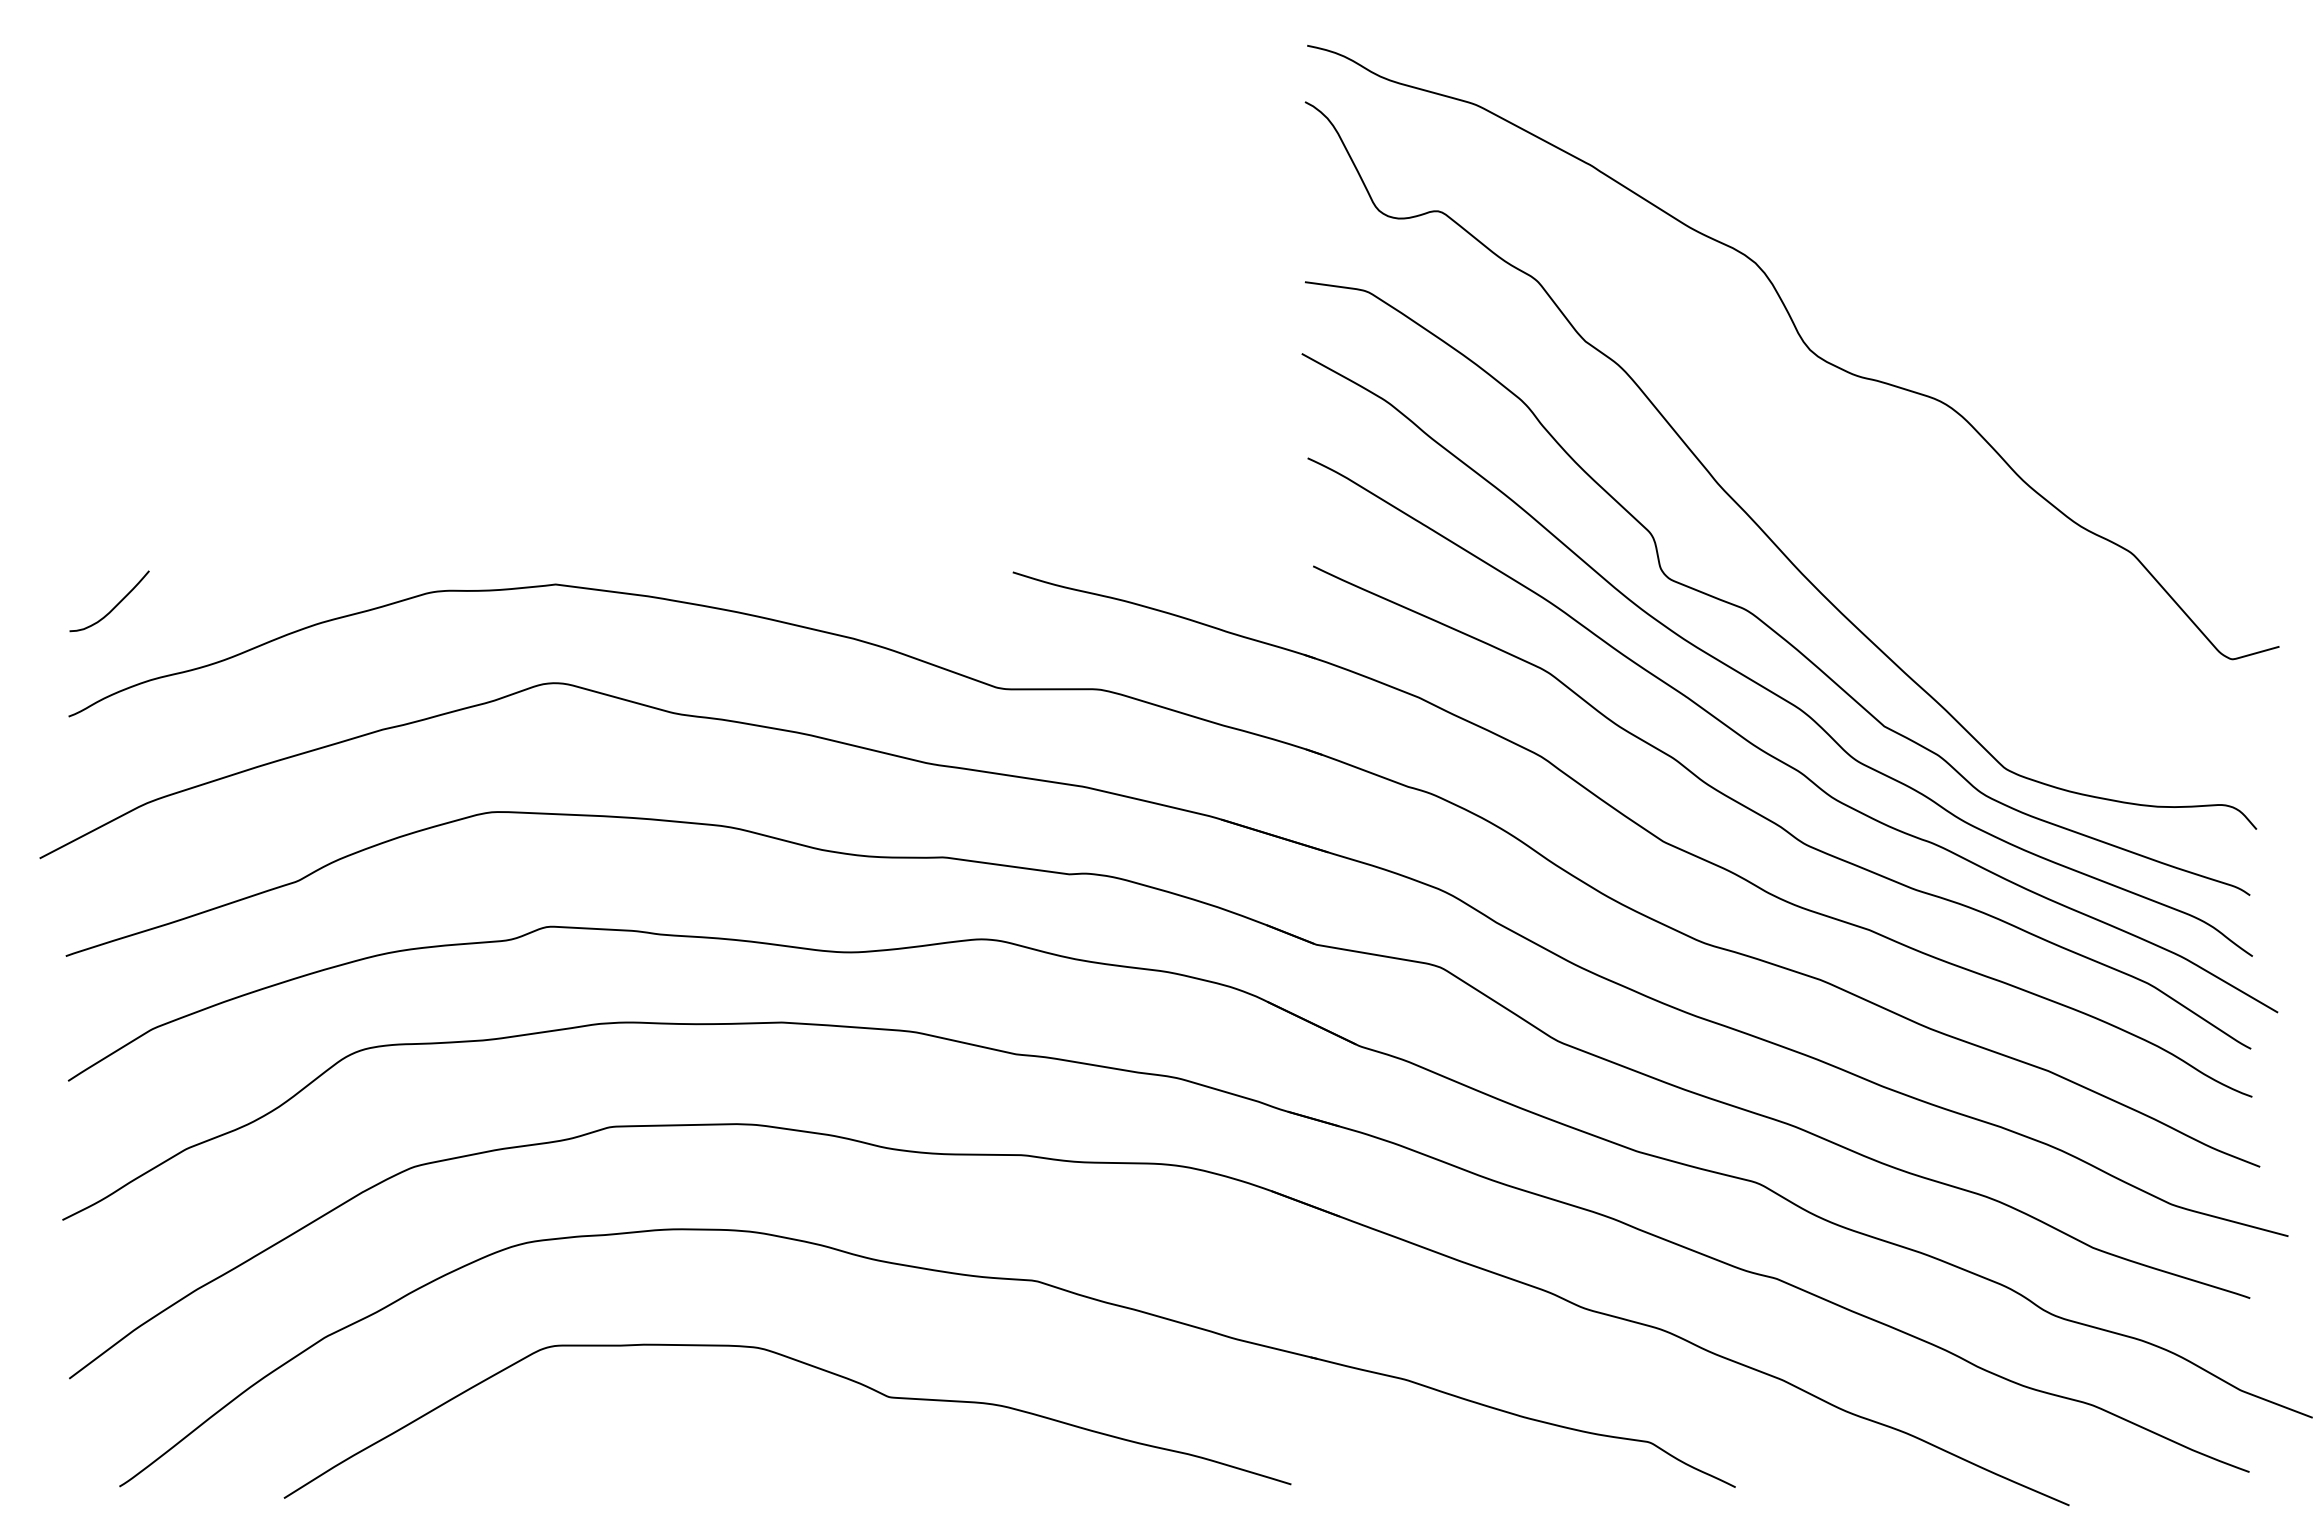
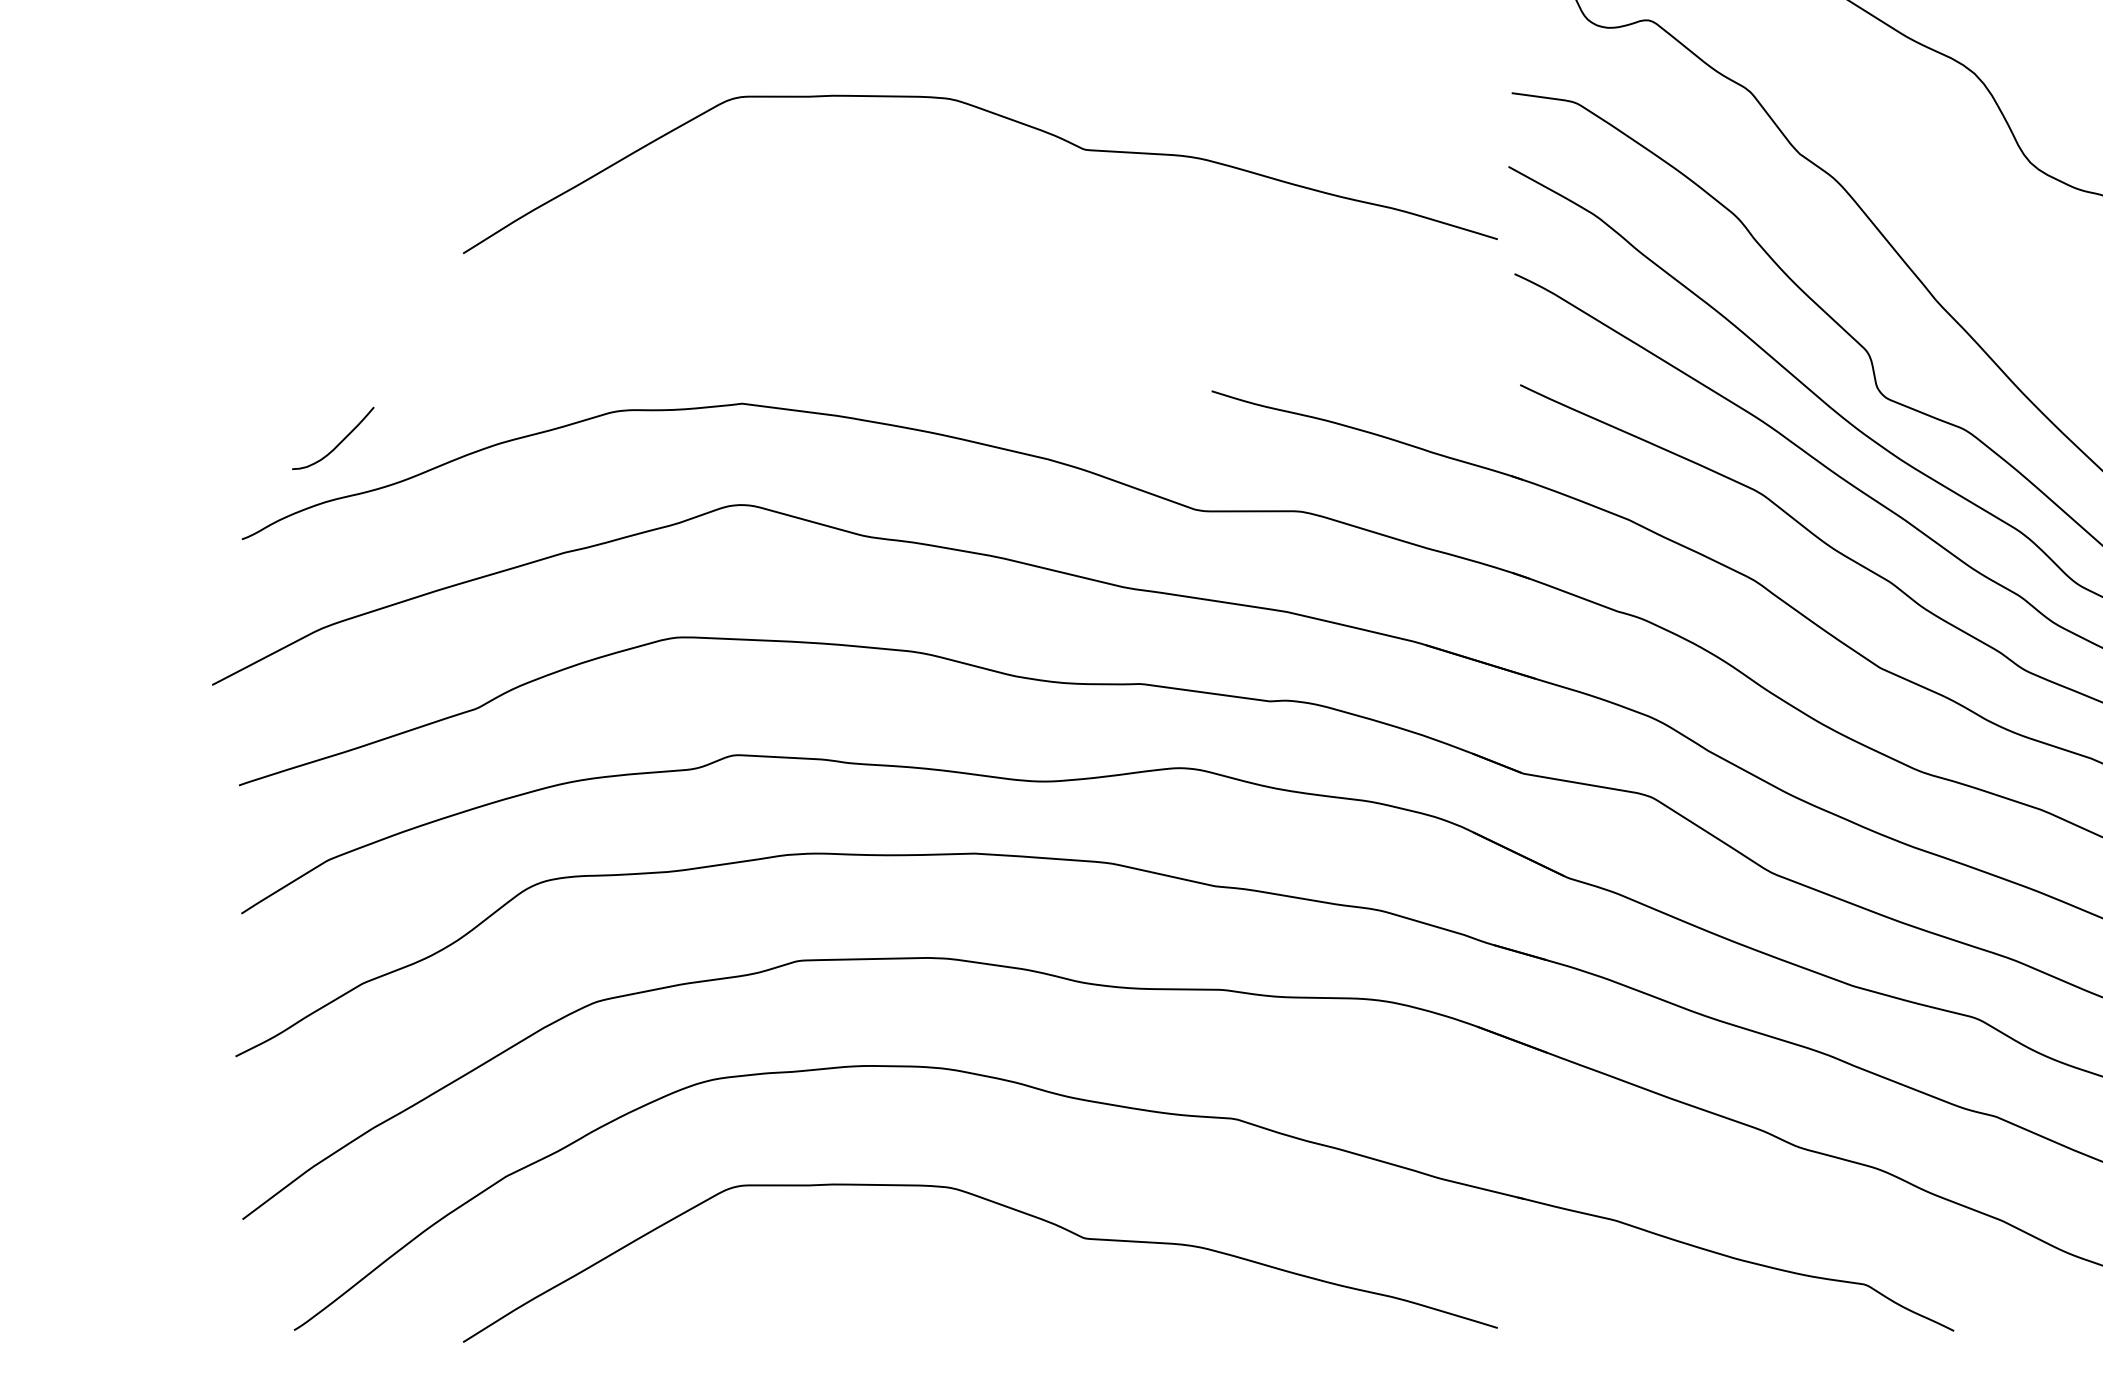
curve: (804, 304) -> (997, 116), added
curve: (114, 606) -> (338, 443), moved

